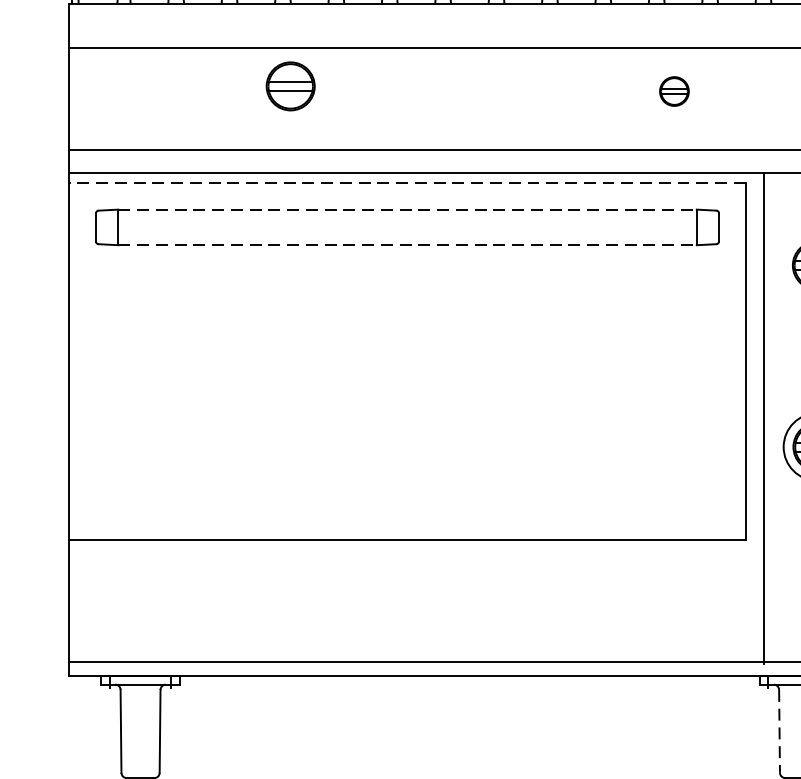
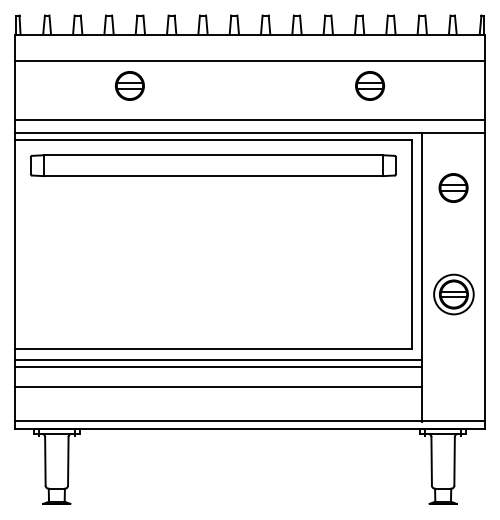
part: (289, 85) -> (129, 85), moved
part: (673, 90) -> (369, 85), size x1.67
line: (405, 182) -> (212, 139), dashed -> solid
line: (407, 210) -> (213, 155), dashed -> solid
line: (407, 245) -> (213, 176), dashed -> solid
line: (416, 559) -> (218, 360), added
line: (416, 571) -> (218, 367), added
line: (416, 605) -> (218, 387), added
line: (779, 731) -> (431, 461), dashed -> solid

